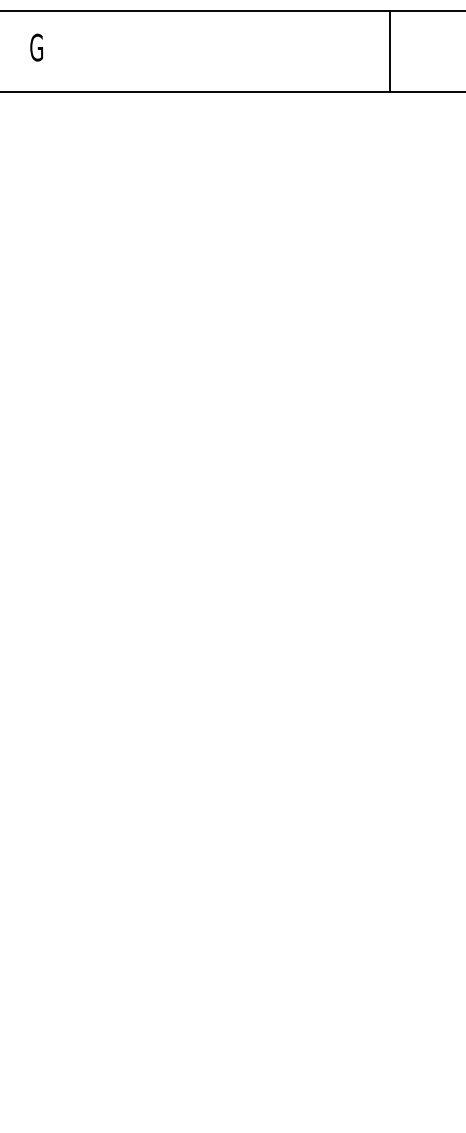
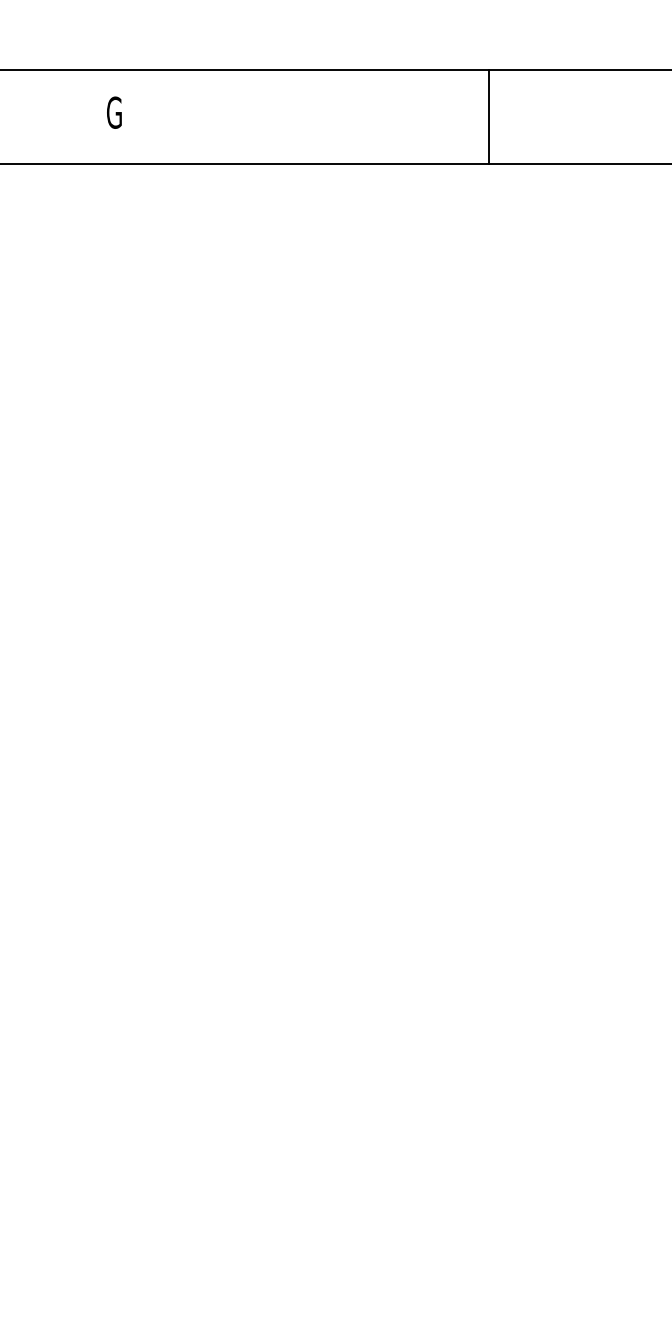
line: (389, 51) -> (488, 117), moved

